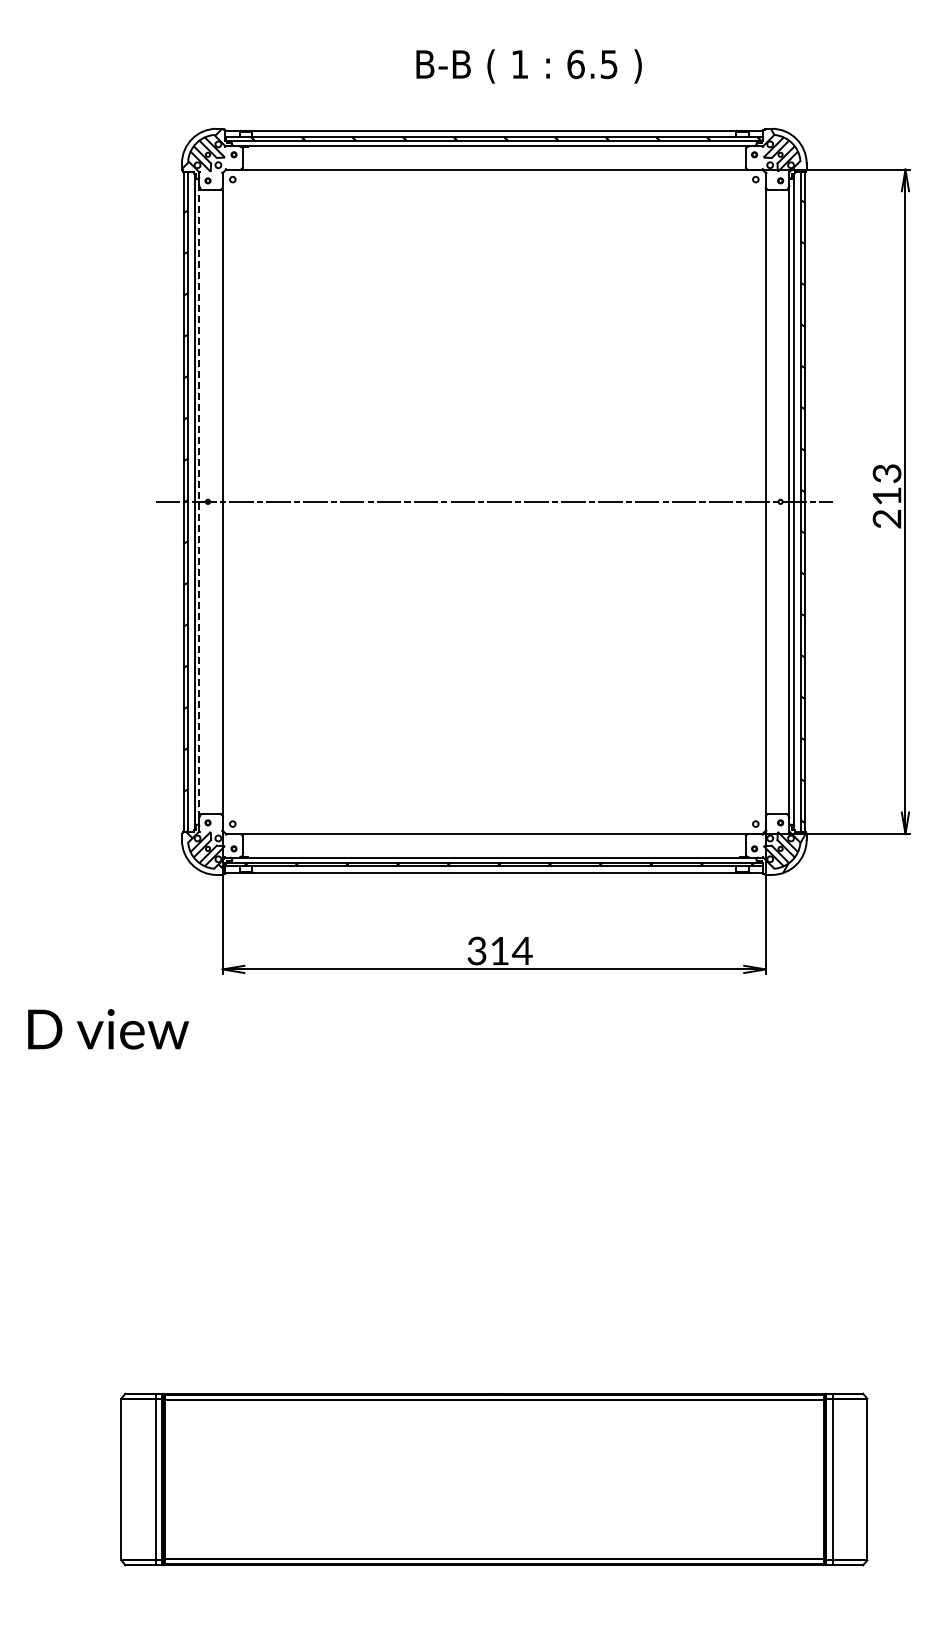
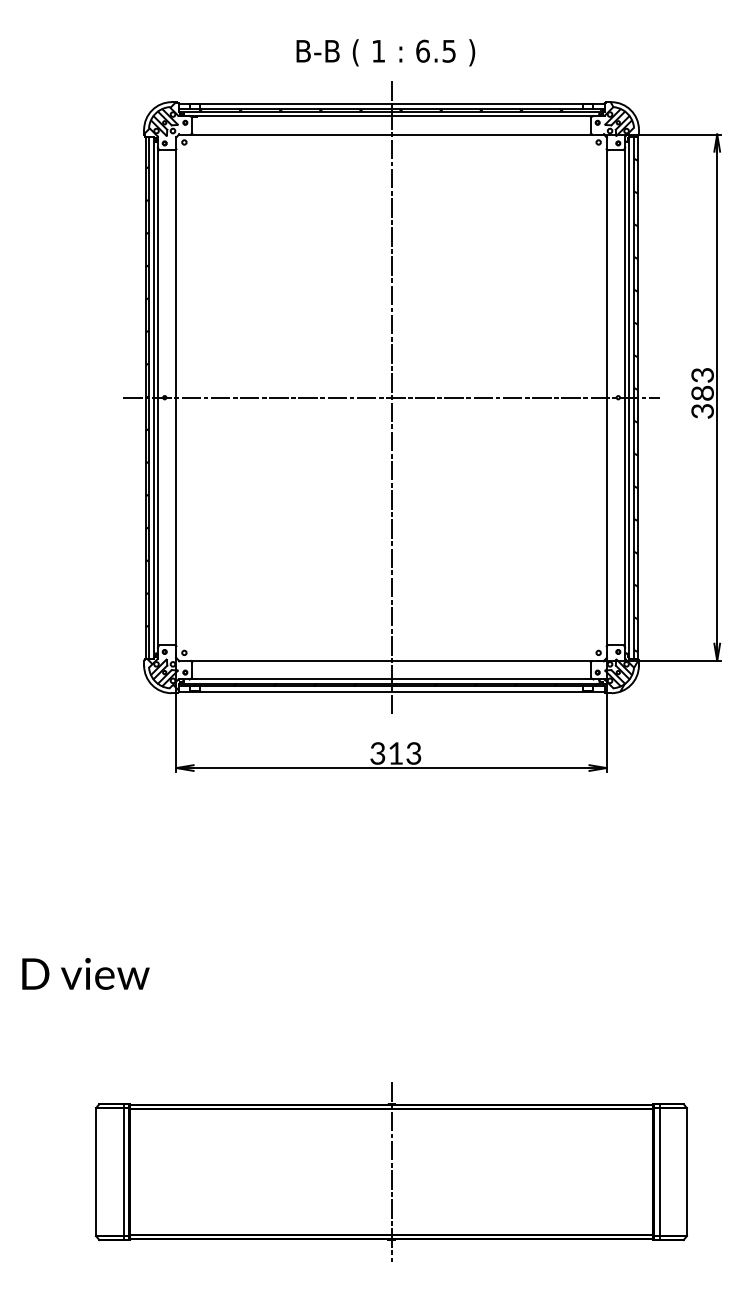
text: (528, 66) -> (385, 52), moved
line: (199, 501) -> (158, 397), dashed -> solid
line: (494, 501) -> (391, 397), added
text: (886, 507) -> (702, 402), 213 -> 383
text: (521, 950) -> (413, 753), 314 -> 313
text: (108, 1029) -> (85, 974), moved
line: (494, 1479) -> (391, 1172), added

